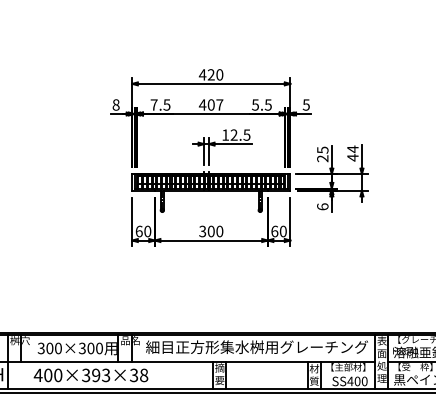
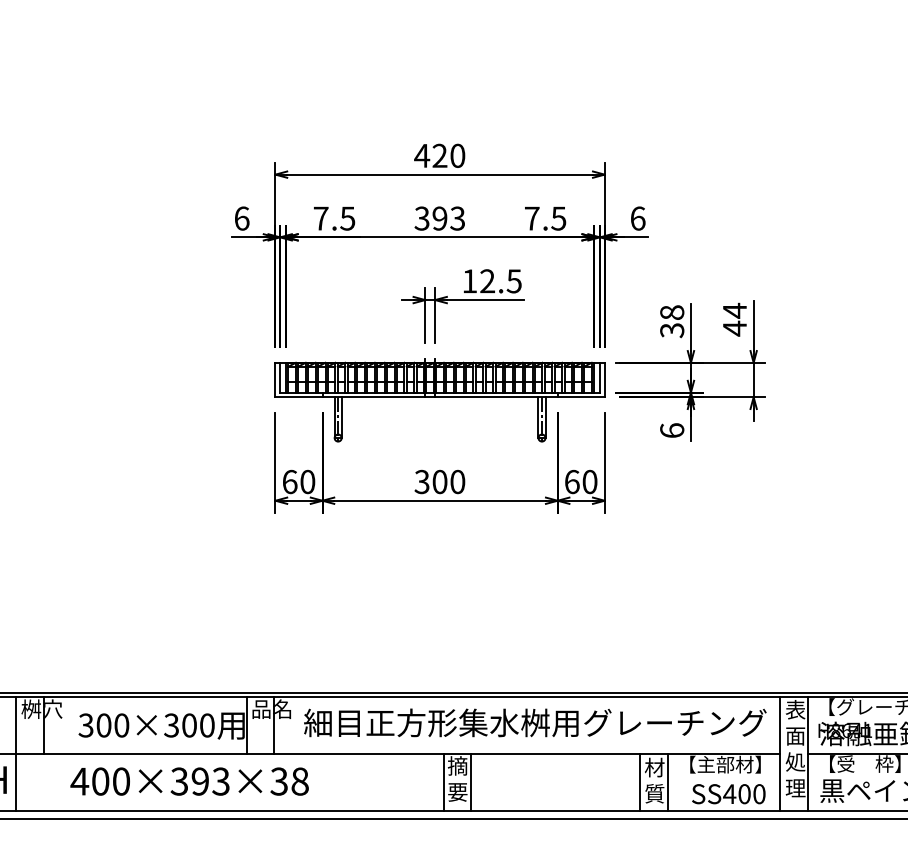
text: (115, 104) -> (240, 217), 8 -> 6
text: (210, 104) -> (438, 217), 407 -> 393
text: (255, 104) -> (532, 217), 5.5 -> 7.5
text: (305, 104) -> (636, 217), 5 -> 6
text: (322, 154) -> (671, 321), 25 -> 38

